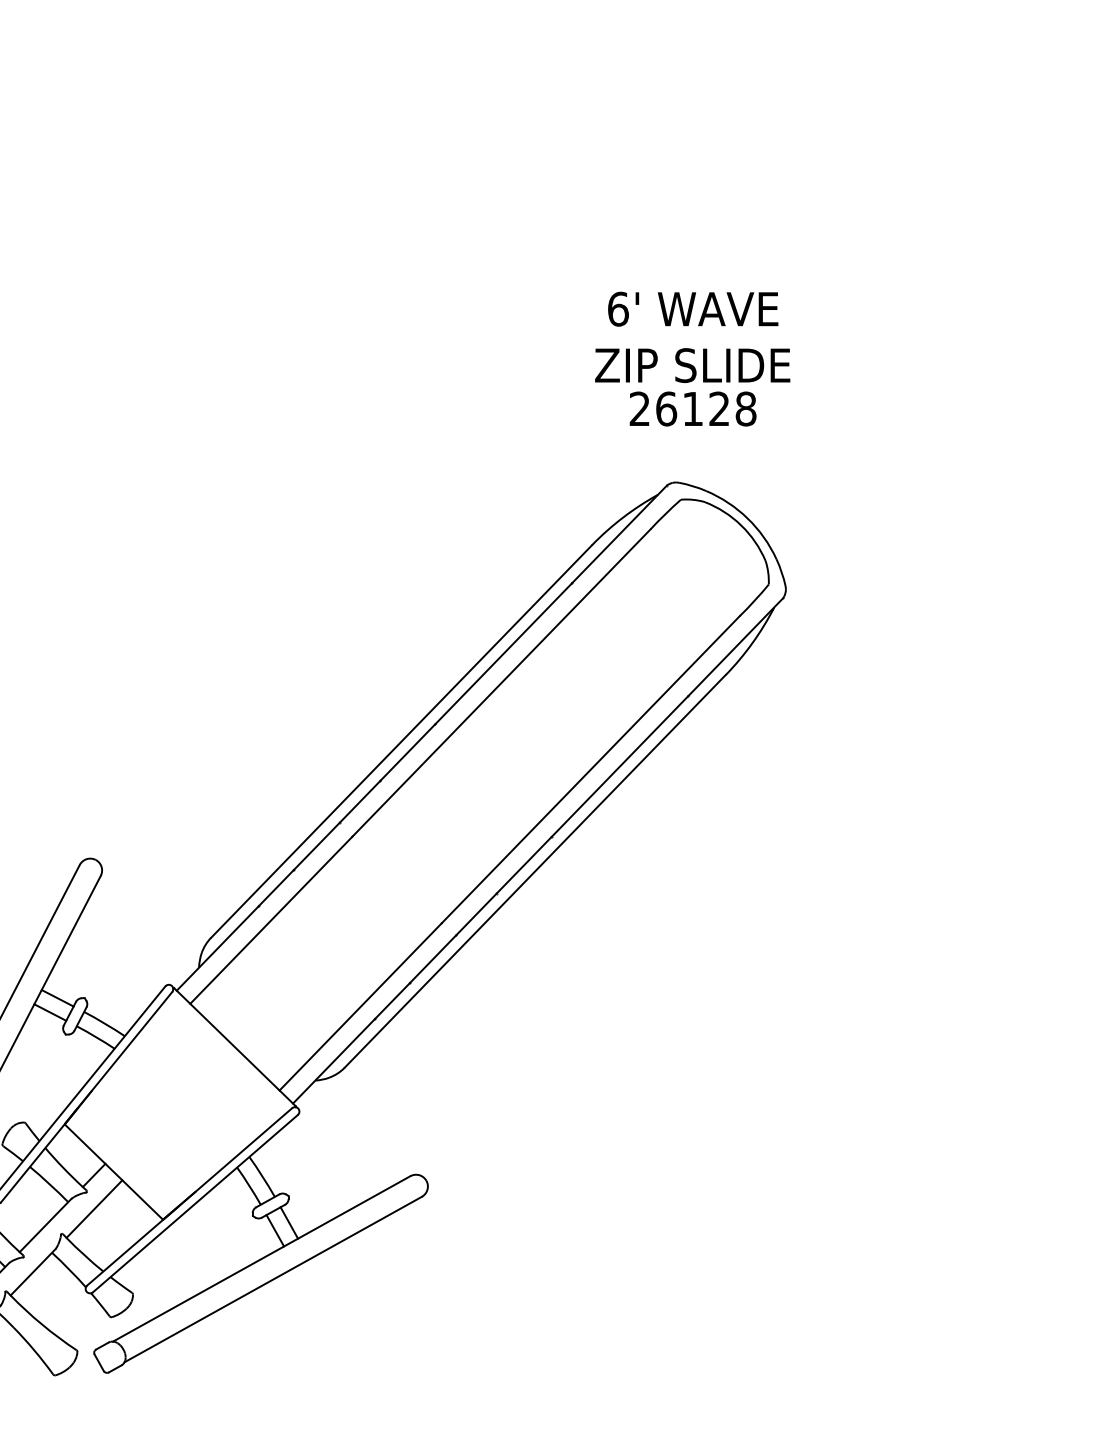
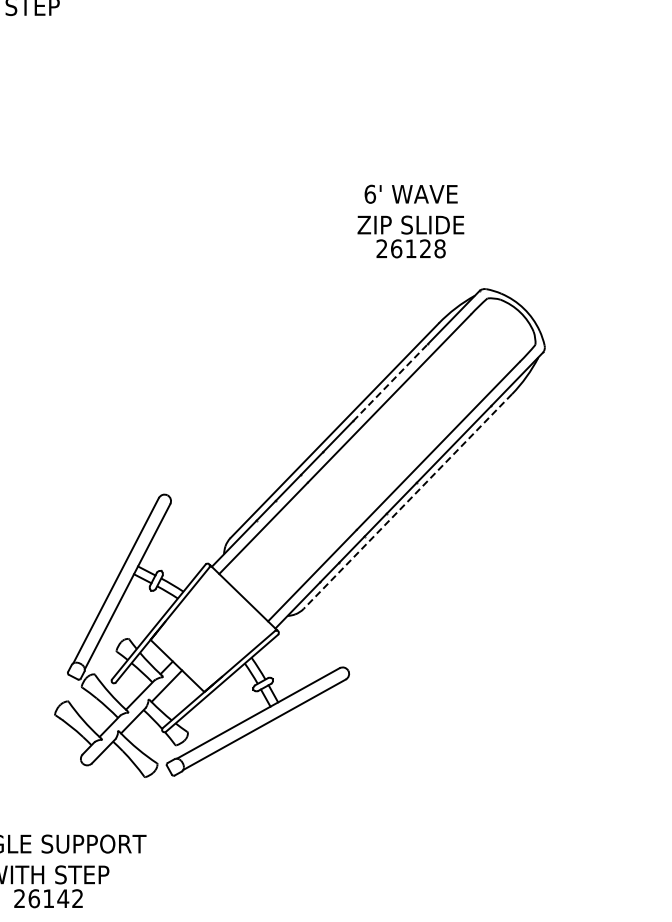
text: (691, 358) -> (410, 221), moved
line: (503, 653) -> (390, 382), solid -> dashed
line: (534, 871) -> (407, 501), solid -> dashed

